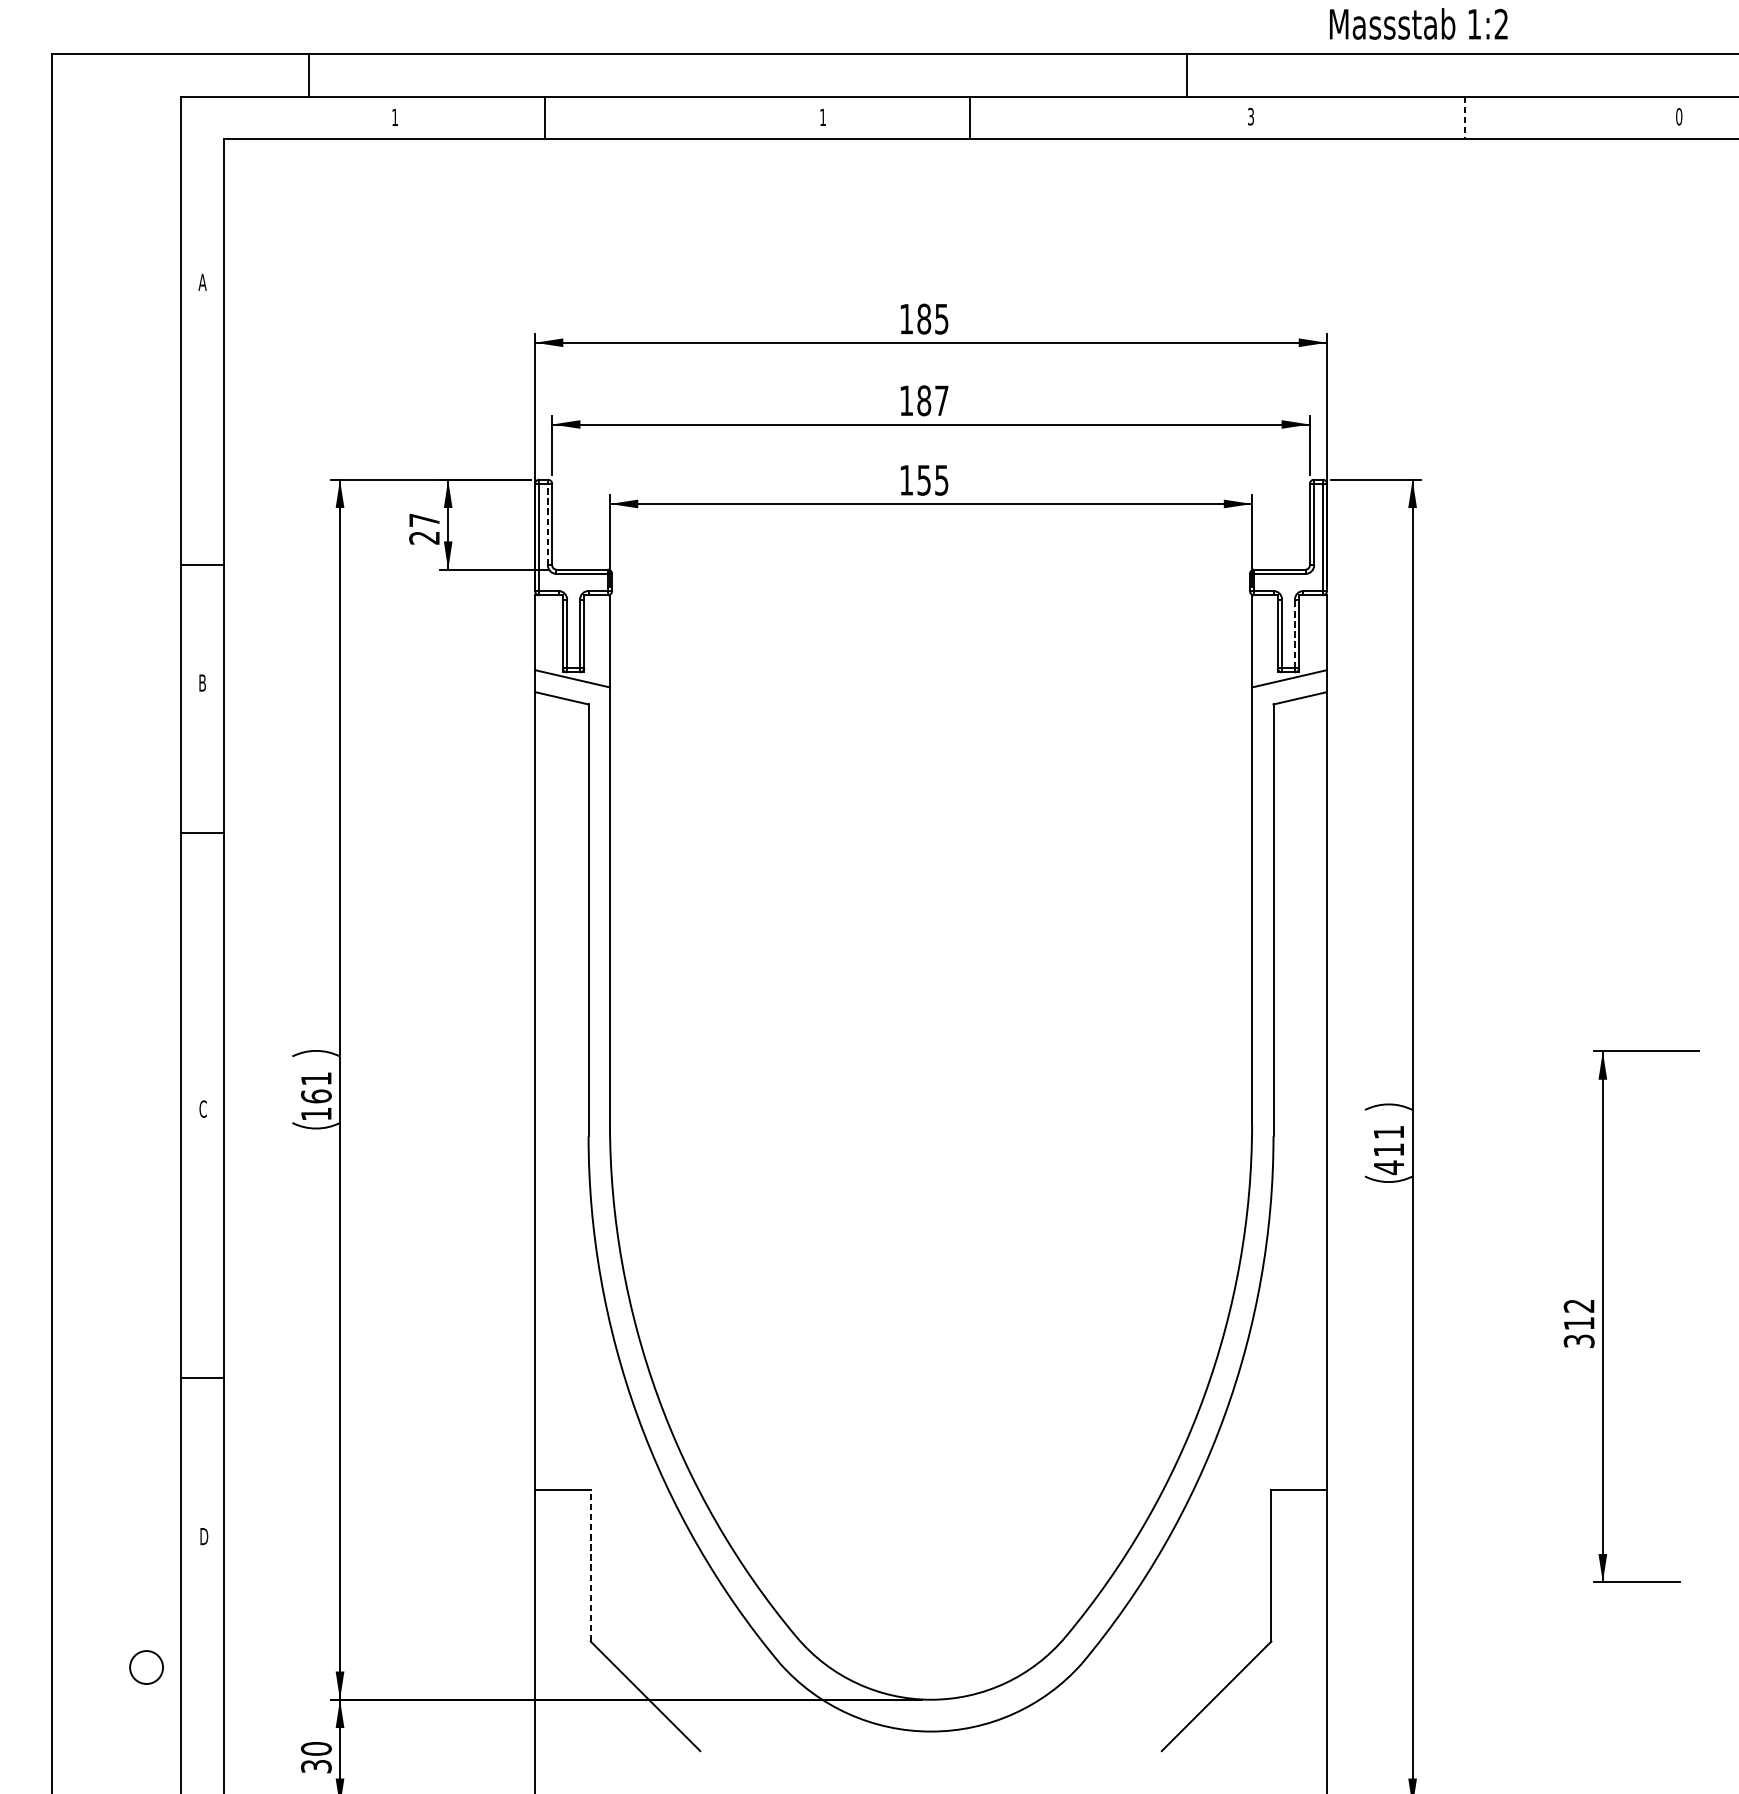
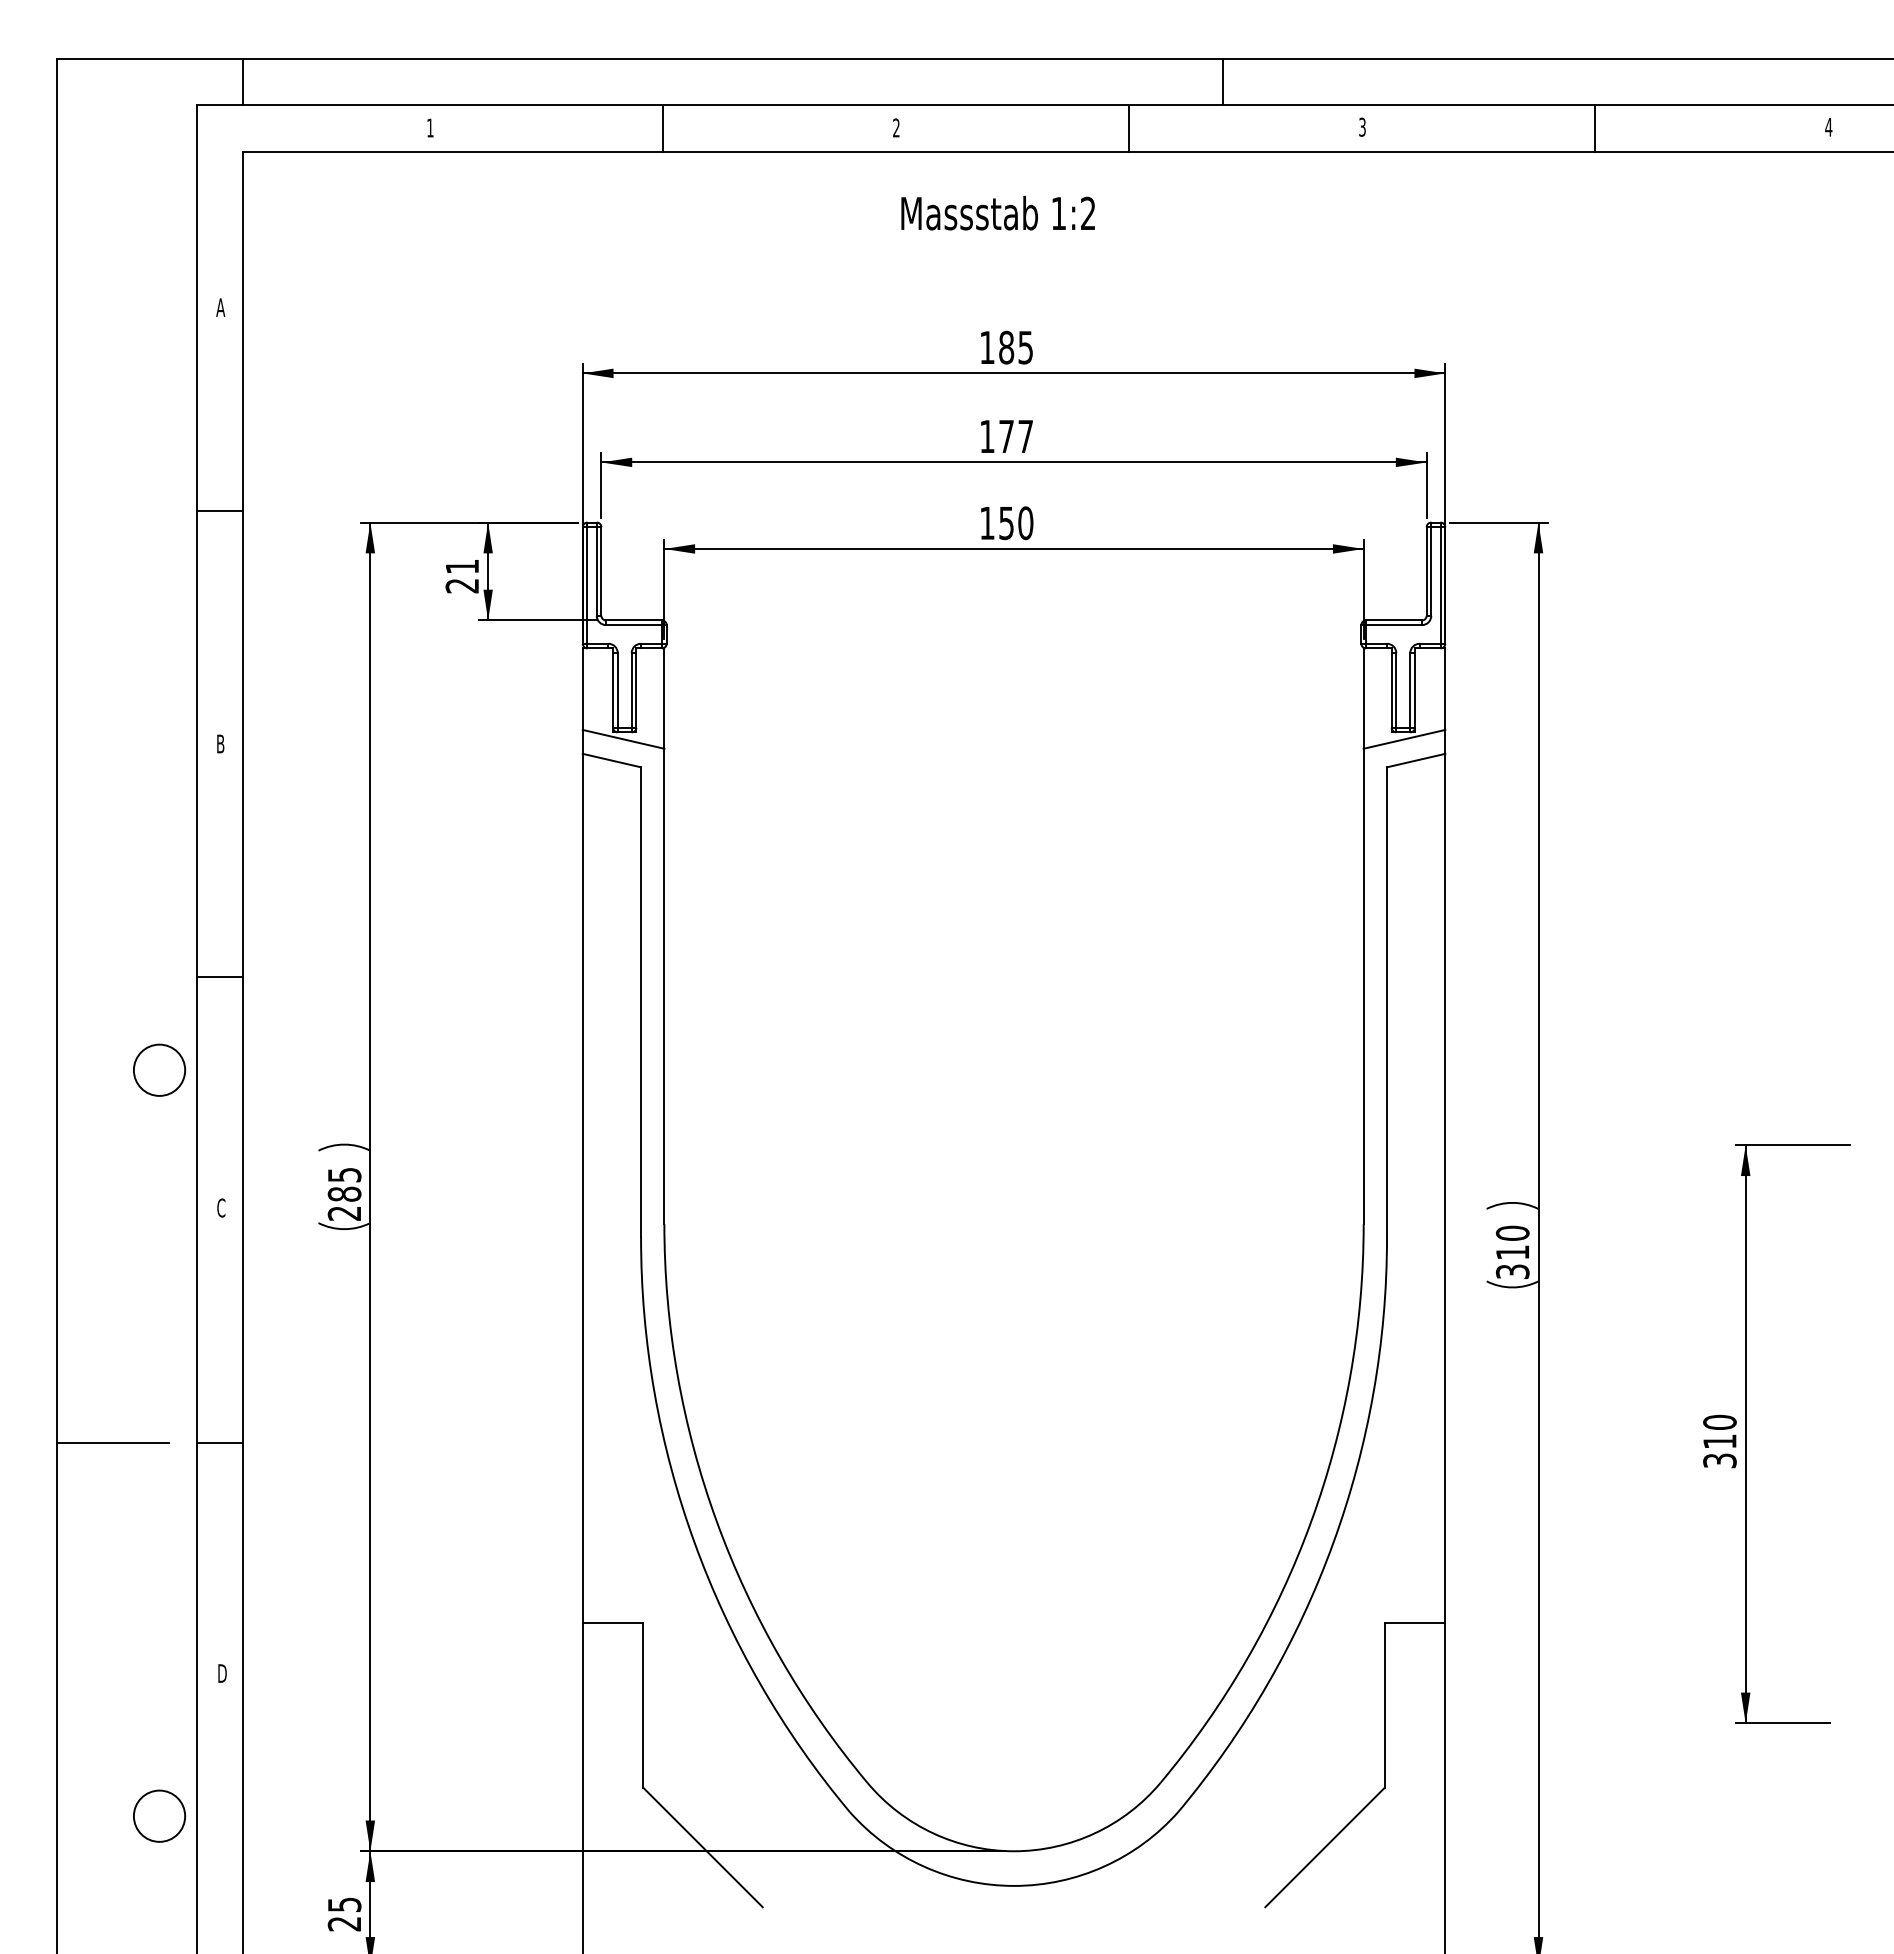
text: (1418, 24) -> (997, 213), moved
line: (308, 74) -> (243, 81), moved
line: (1186, 74) -> (1222, 81), moved
text: (823, 116) -> (896, 127), 1 -> 2
text: (1678, 116) -> (1828, 126), 0 -> 4
line: (545, 117) -> (663, 128), moved
line: (970, 117) -> (1129, 128), moved
line: (1464, 118) -> (1595, 129), dashed -> solid
text: (924, 400) -> (1006, 436), 187 -> 177
text: (941, 480) -> (1025, 523), 155 -> 150
text: (424, 520) -> (462, 566), 27 -> 21
line: (547, 524) -> (596, 571), dashed -> solid
line: (201, 565) -> (219, 510), moved
line: (1295, 633) -> (1410, 689), dashed -> solid
line: (201, 833) -> (219, 977), moved
circle: (146, 981) -> (159, 1069), added
text: (316, 1096) -> (344, 1194), 161 -> 285
text: (1388, 1149) -> (1512, 1252), 411 -> 310
text: (1578, 1305) -> (1719, 1421), 312 -> 310
line: (103, 1325) -> (112, 1443), added
line: (201, 1378) -> (219, 1443), moved
line: (590, 1565) -> (643, 1705), dashed -> solid
circle: (146, 1666) -> (159, 1815), size x1.43
text: (316, 1757) -> (344, 1914), 30 -> 25

